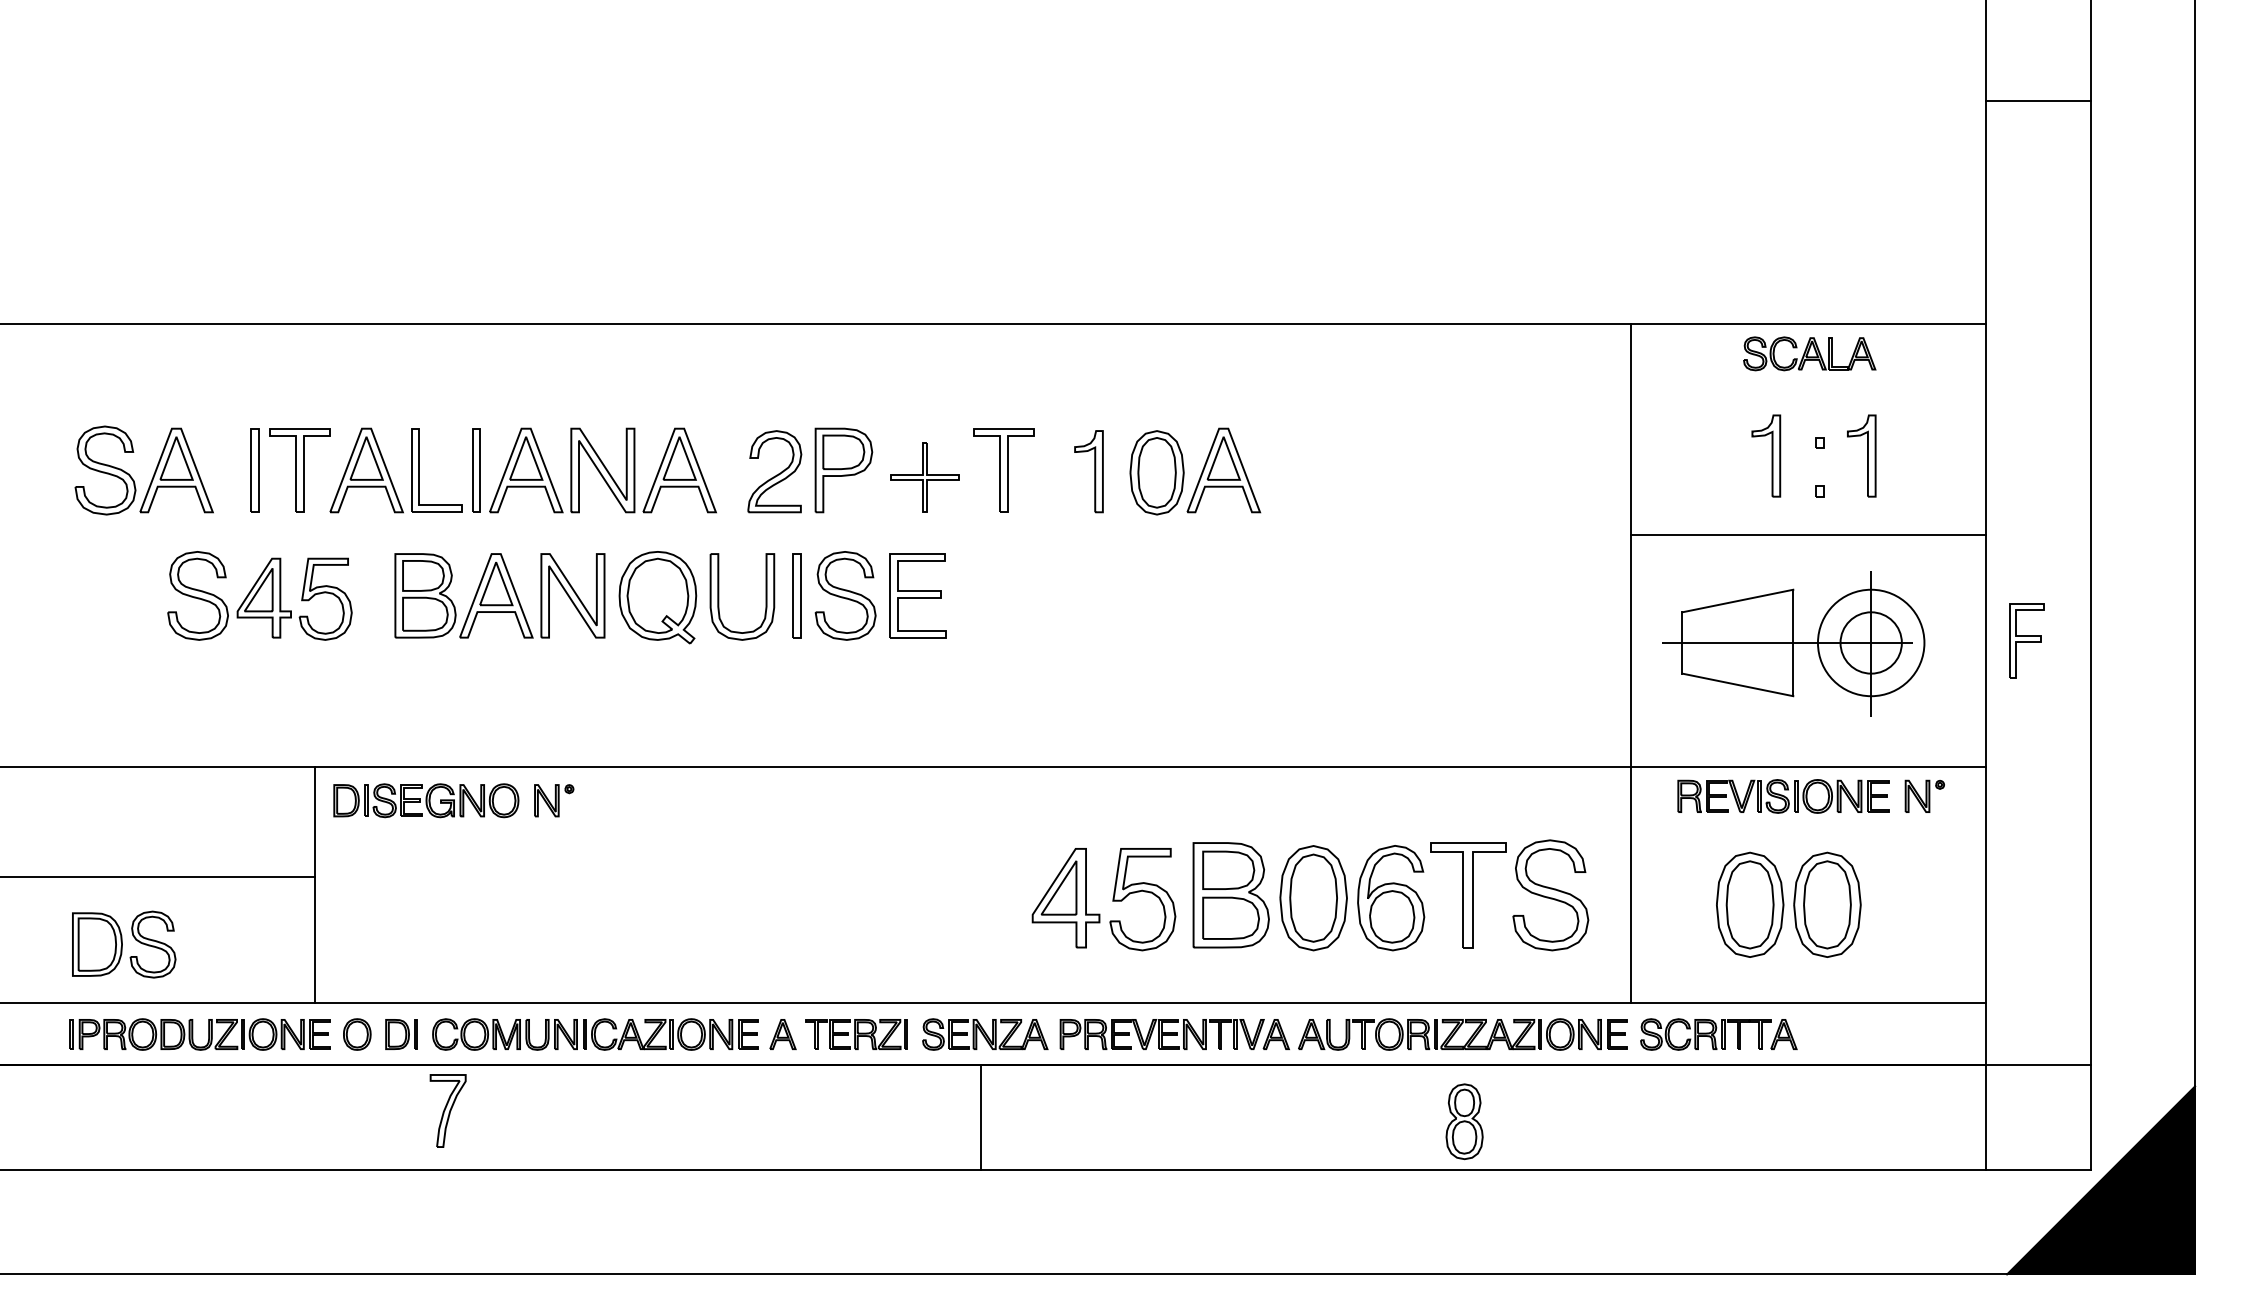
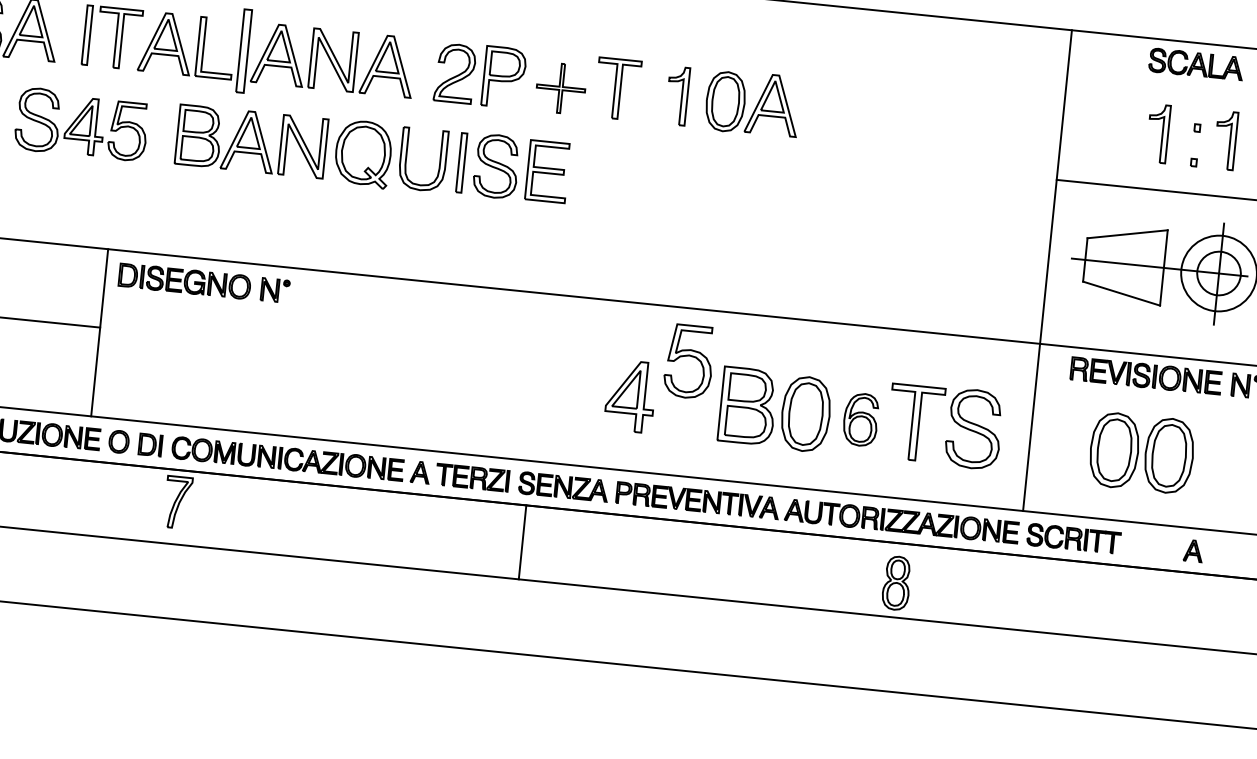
part: (476, 470) -> (244, 51), size x1.4
part: (1144, 892) -> (690, 356), moved
part: (1391, 898) -> (861, 419), size x0.7
part: (1783, 1034) -> (1193, 550), moved
line: (980, 1117) -> (522, 542), moved

